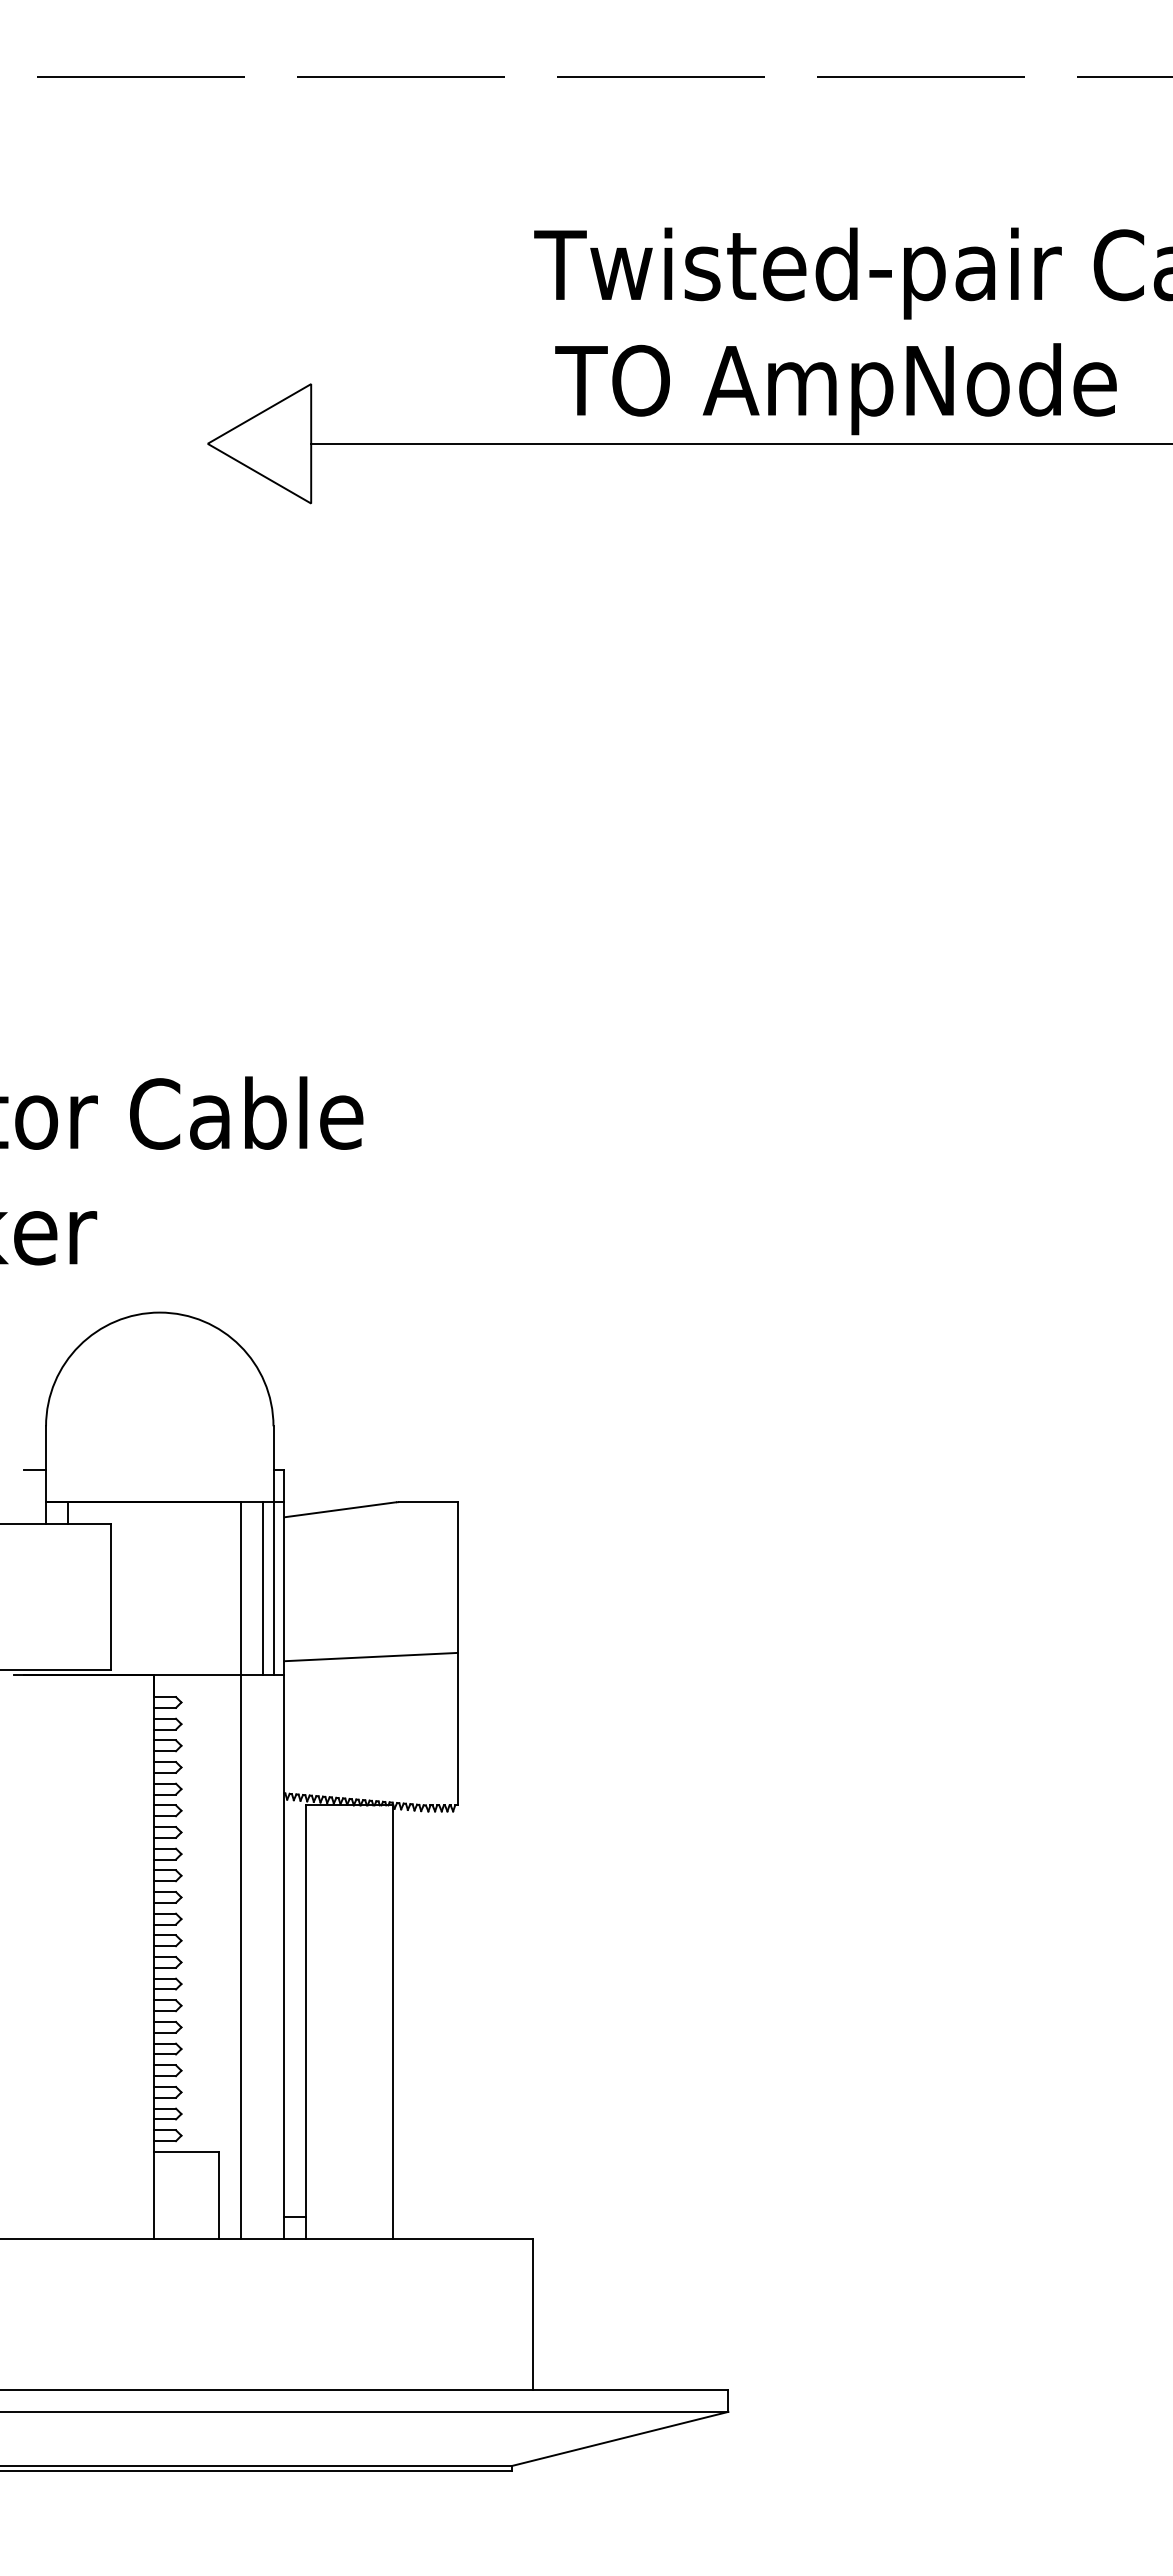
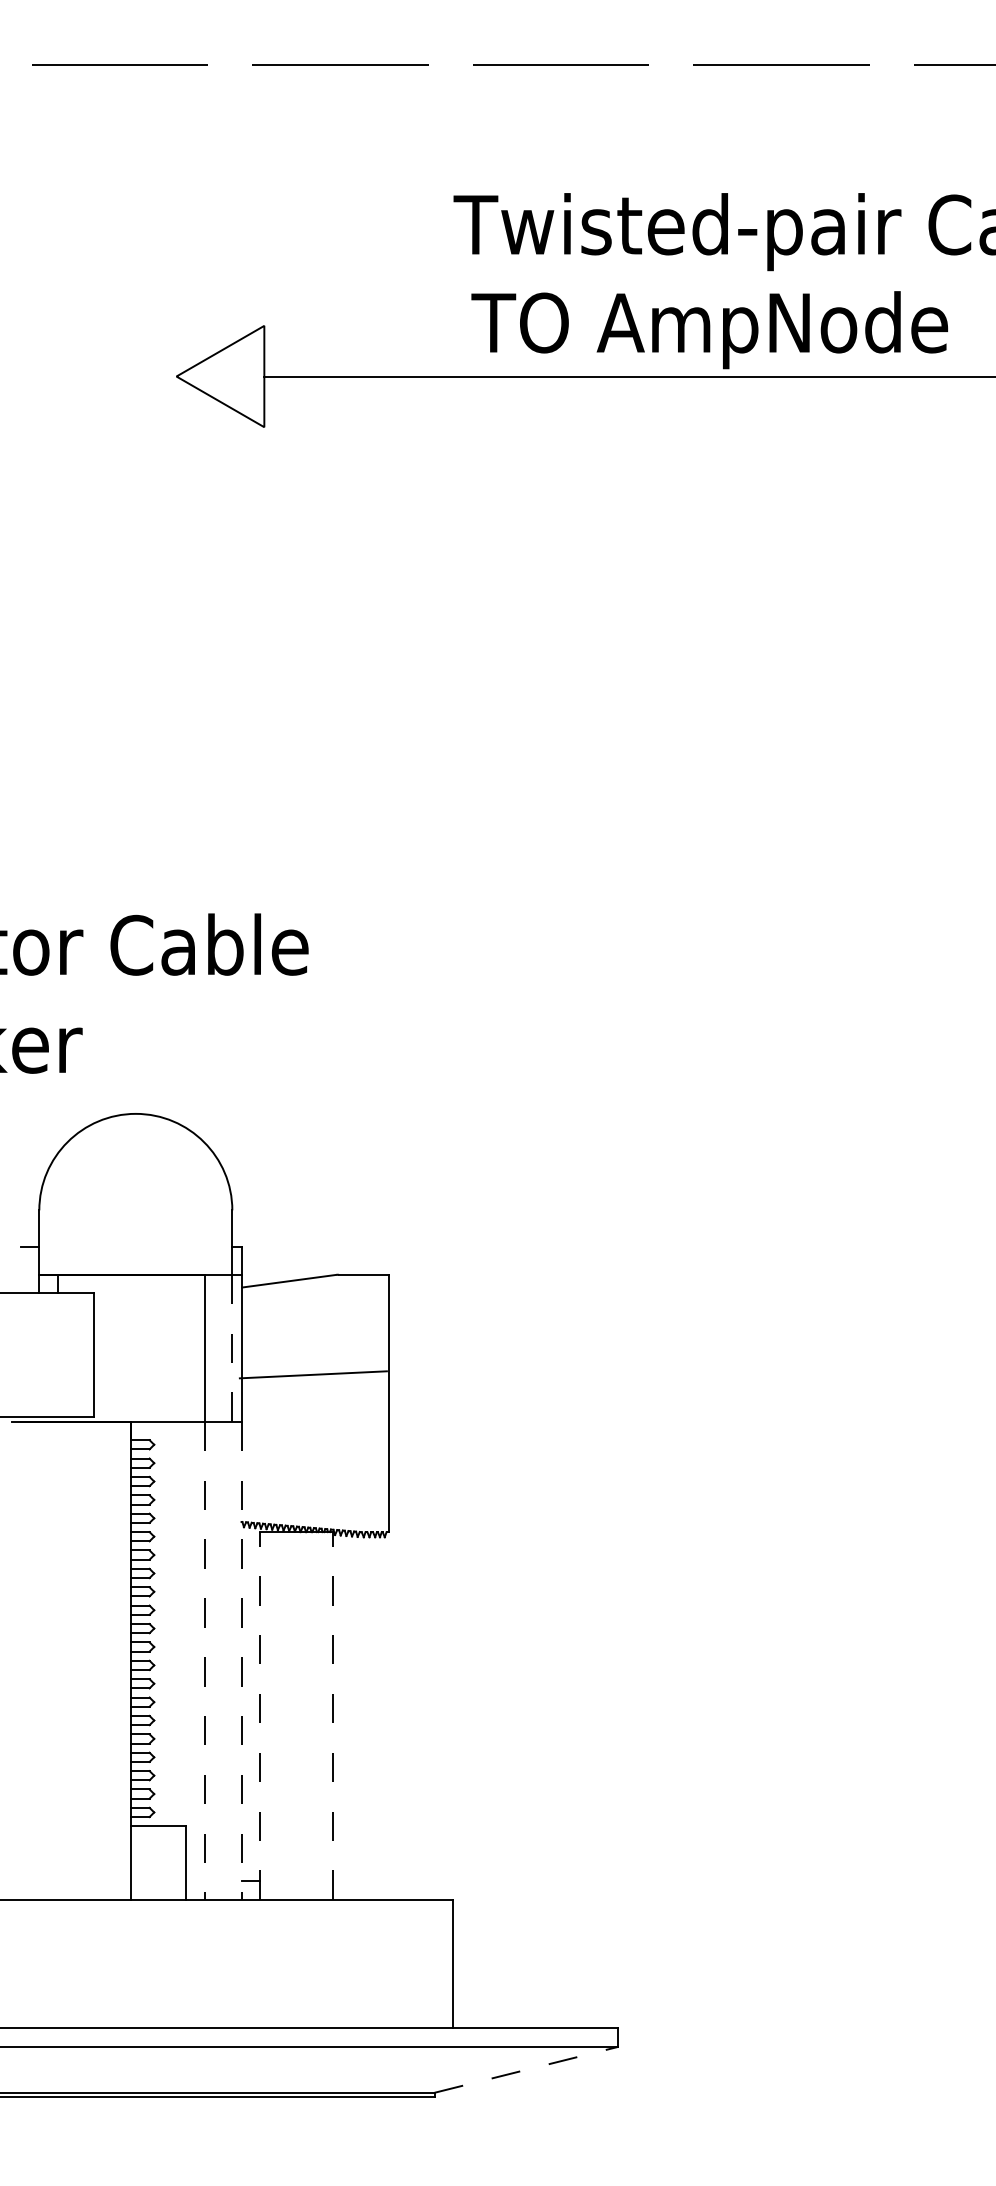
line: (262, 1588) -> (223, 1348), removed
line: (273, 1588) -> (232, 1348), solid -> dashed
line: (370, 1656) -> (312, 1374), moved
line: (241, 1957) -> (205, 1661), solid -> dashed
line: (284, 1957) -> (241, 1661), solid -> dashed
line: (305, 2022) -> (259, 1716), solid -> dashed
line: (392, 2022) -> (333, 1716), solid -> dashed
line: (620, 2438) -> (526, 2069), solid -> dashed

